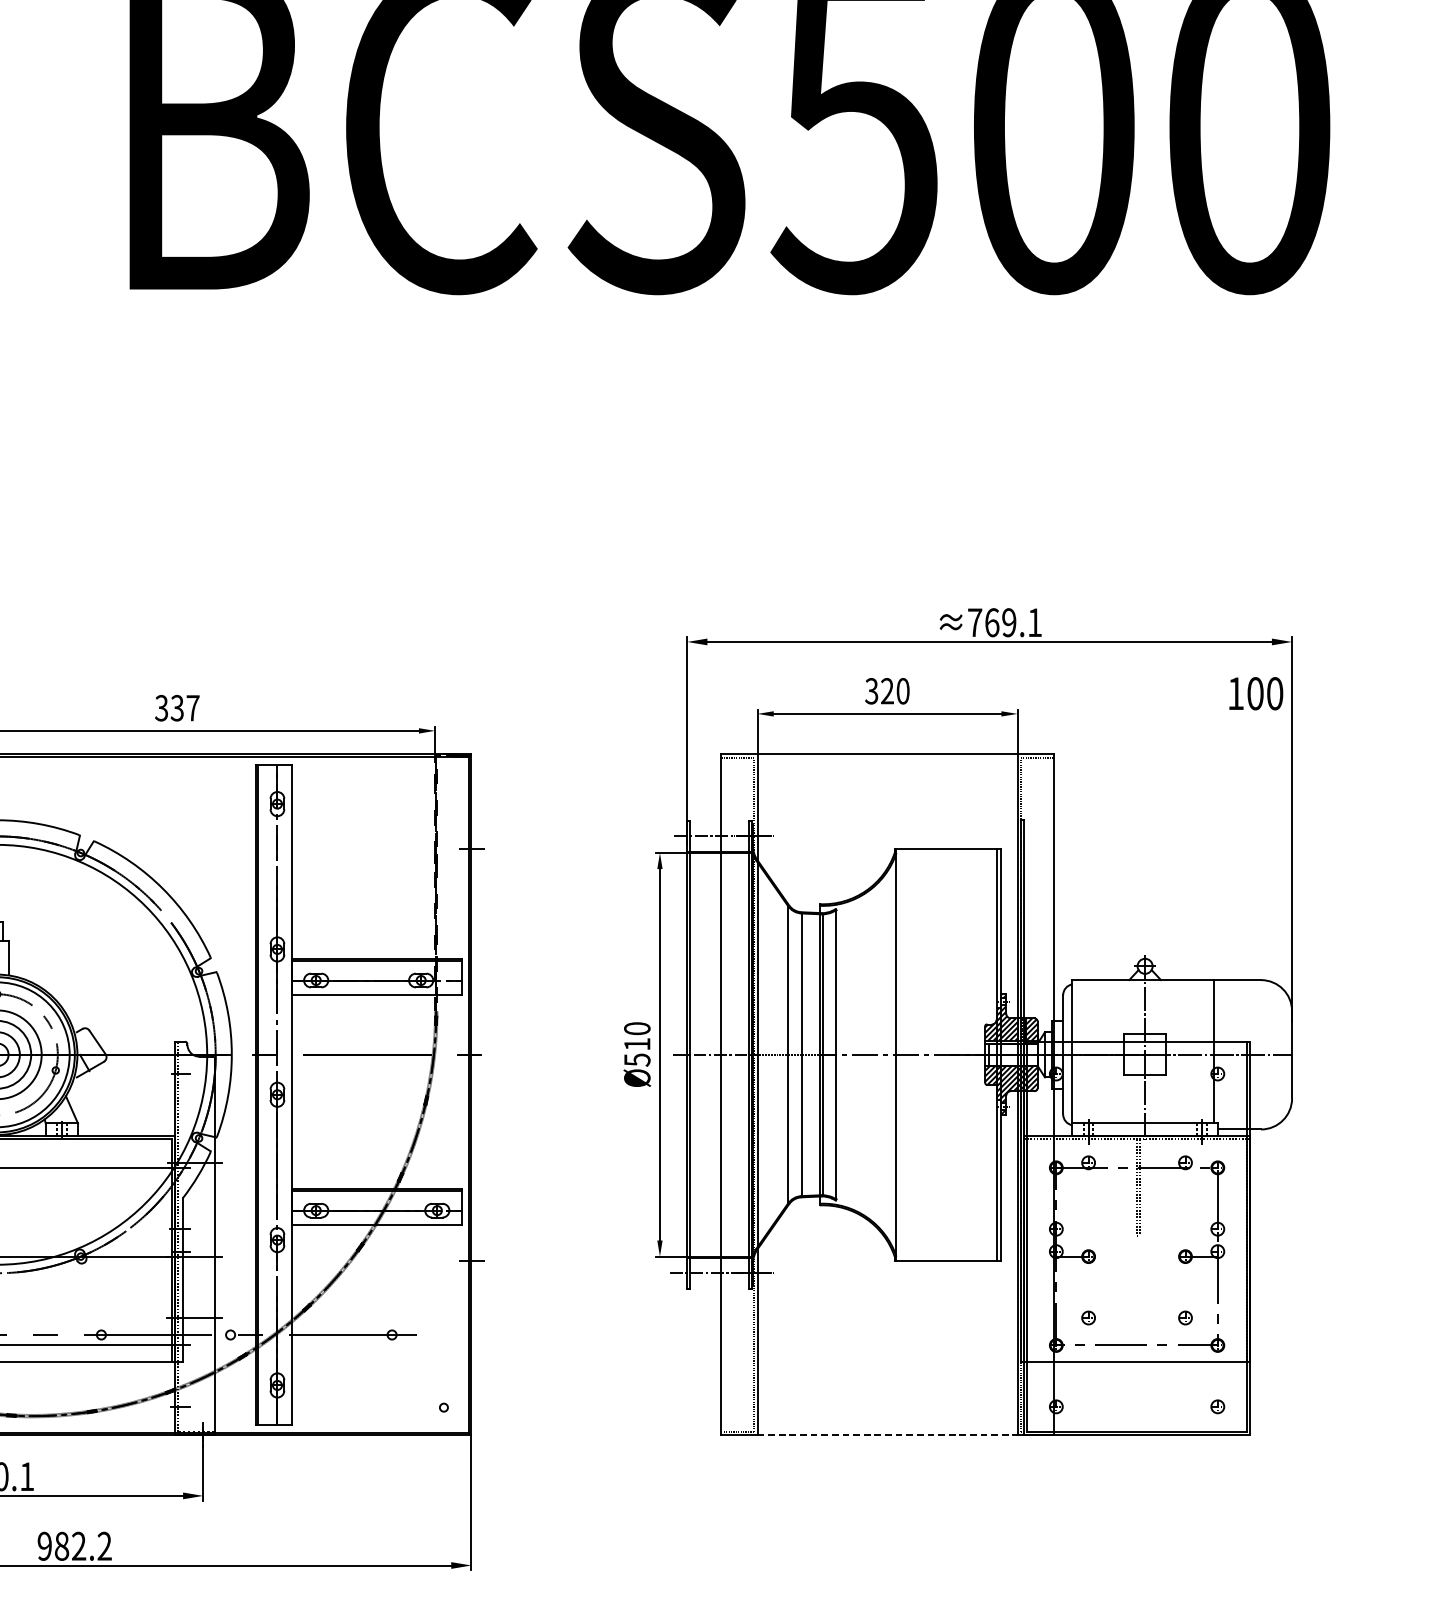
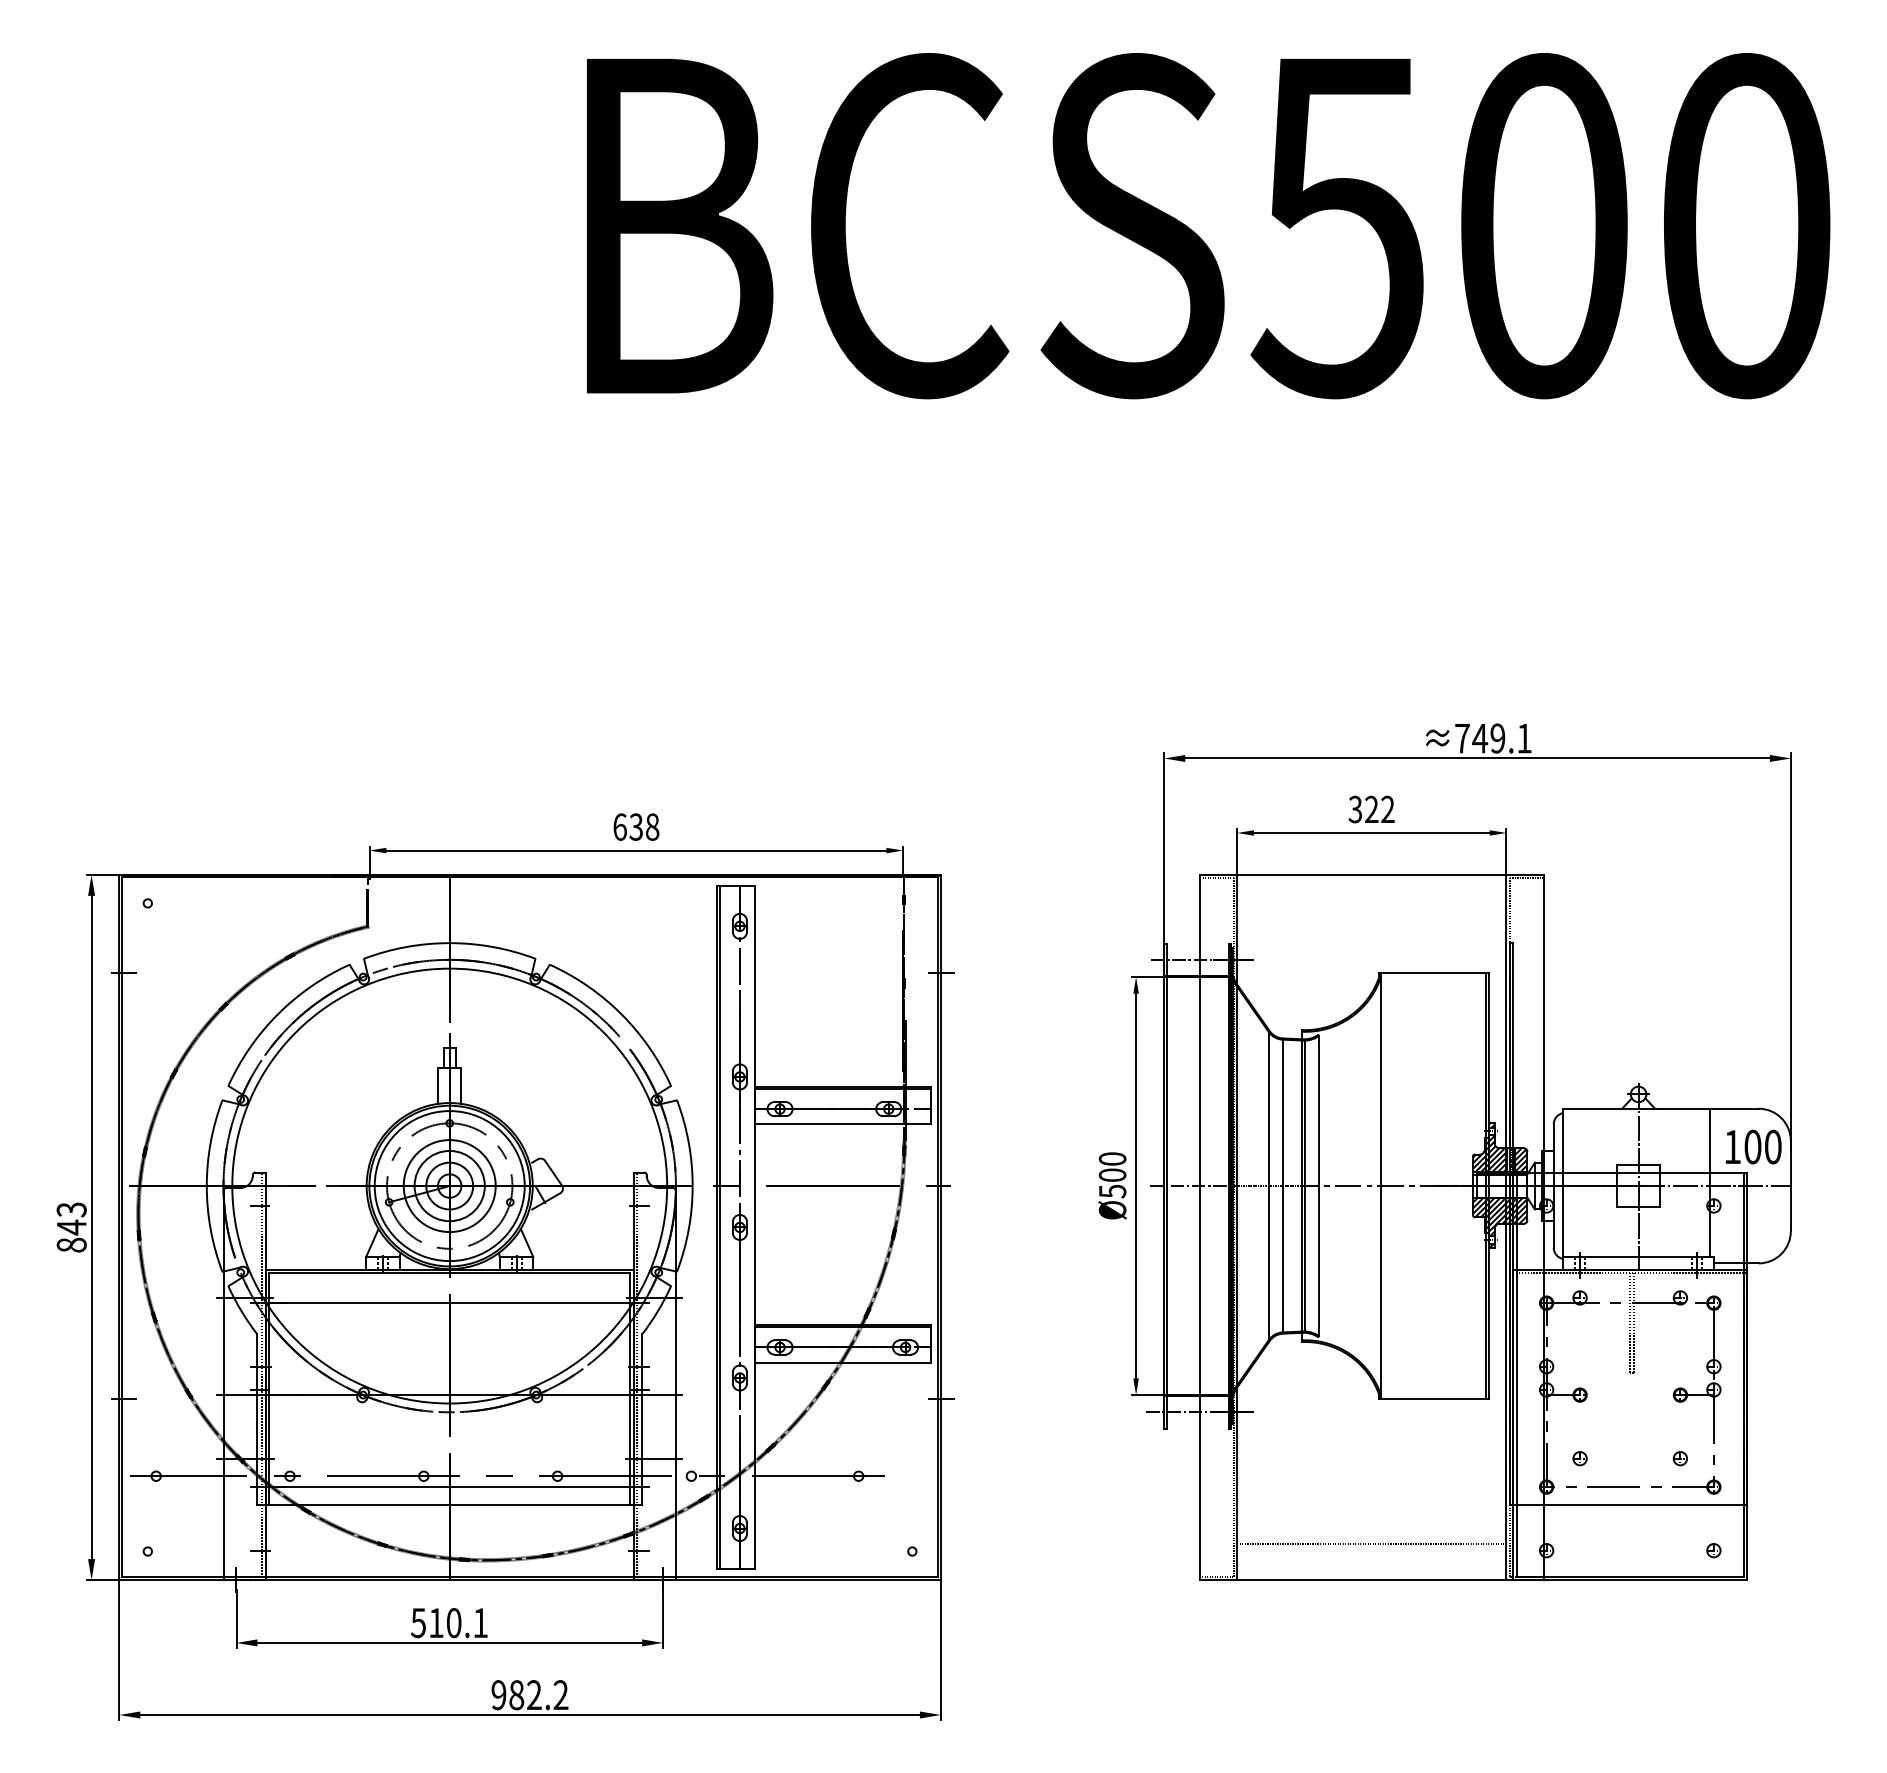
text: (992, 622) -> (1480, 738), 769.1 -> 749.1
text: (902, 691) -> (1387, 809), 320 -> 322
text: (1256, 693) -> (1753, 1146), moved
text: (177, 707) -> (636, 826), 337 -> 638
text: (637, 1043) -> (1112, 1174), Ø510 -> Ø500
line: (887, 1399) -> (1371, 1543), added
line: (887, 1434) -> (1371, 1579), dashed -> solid

